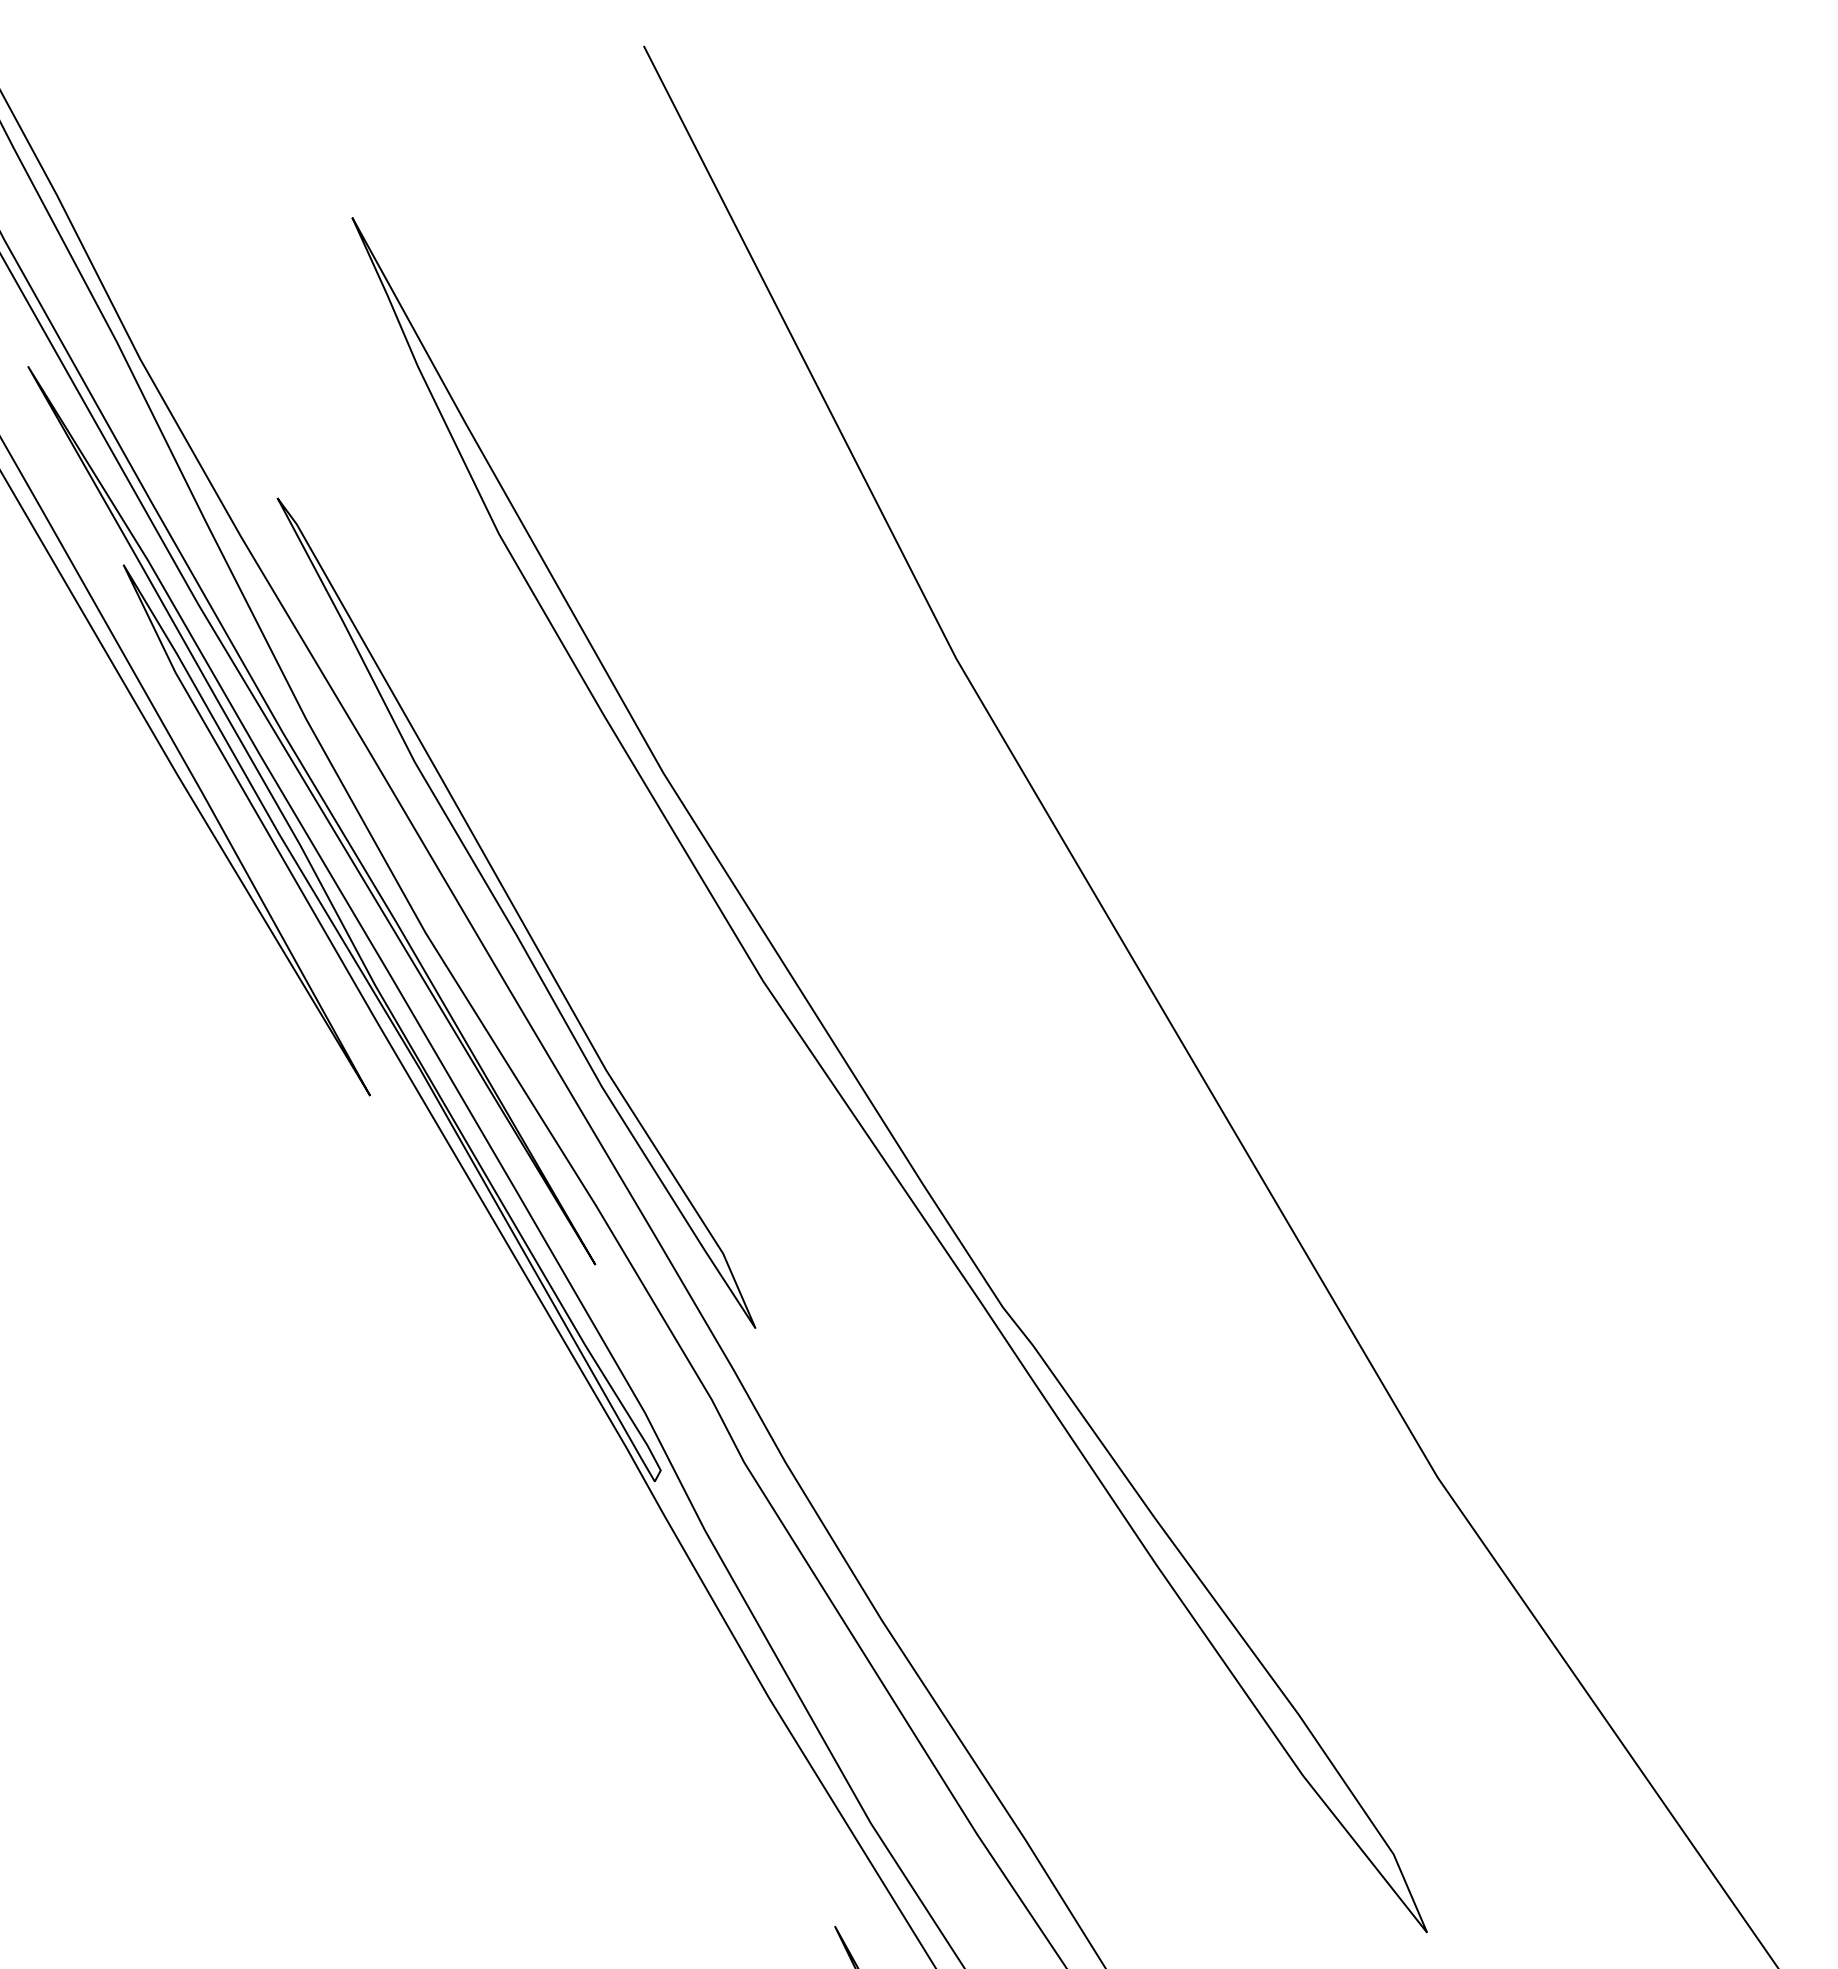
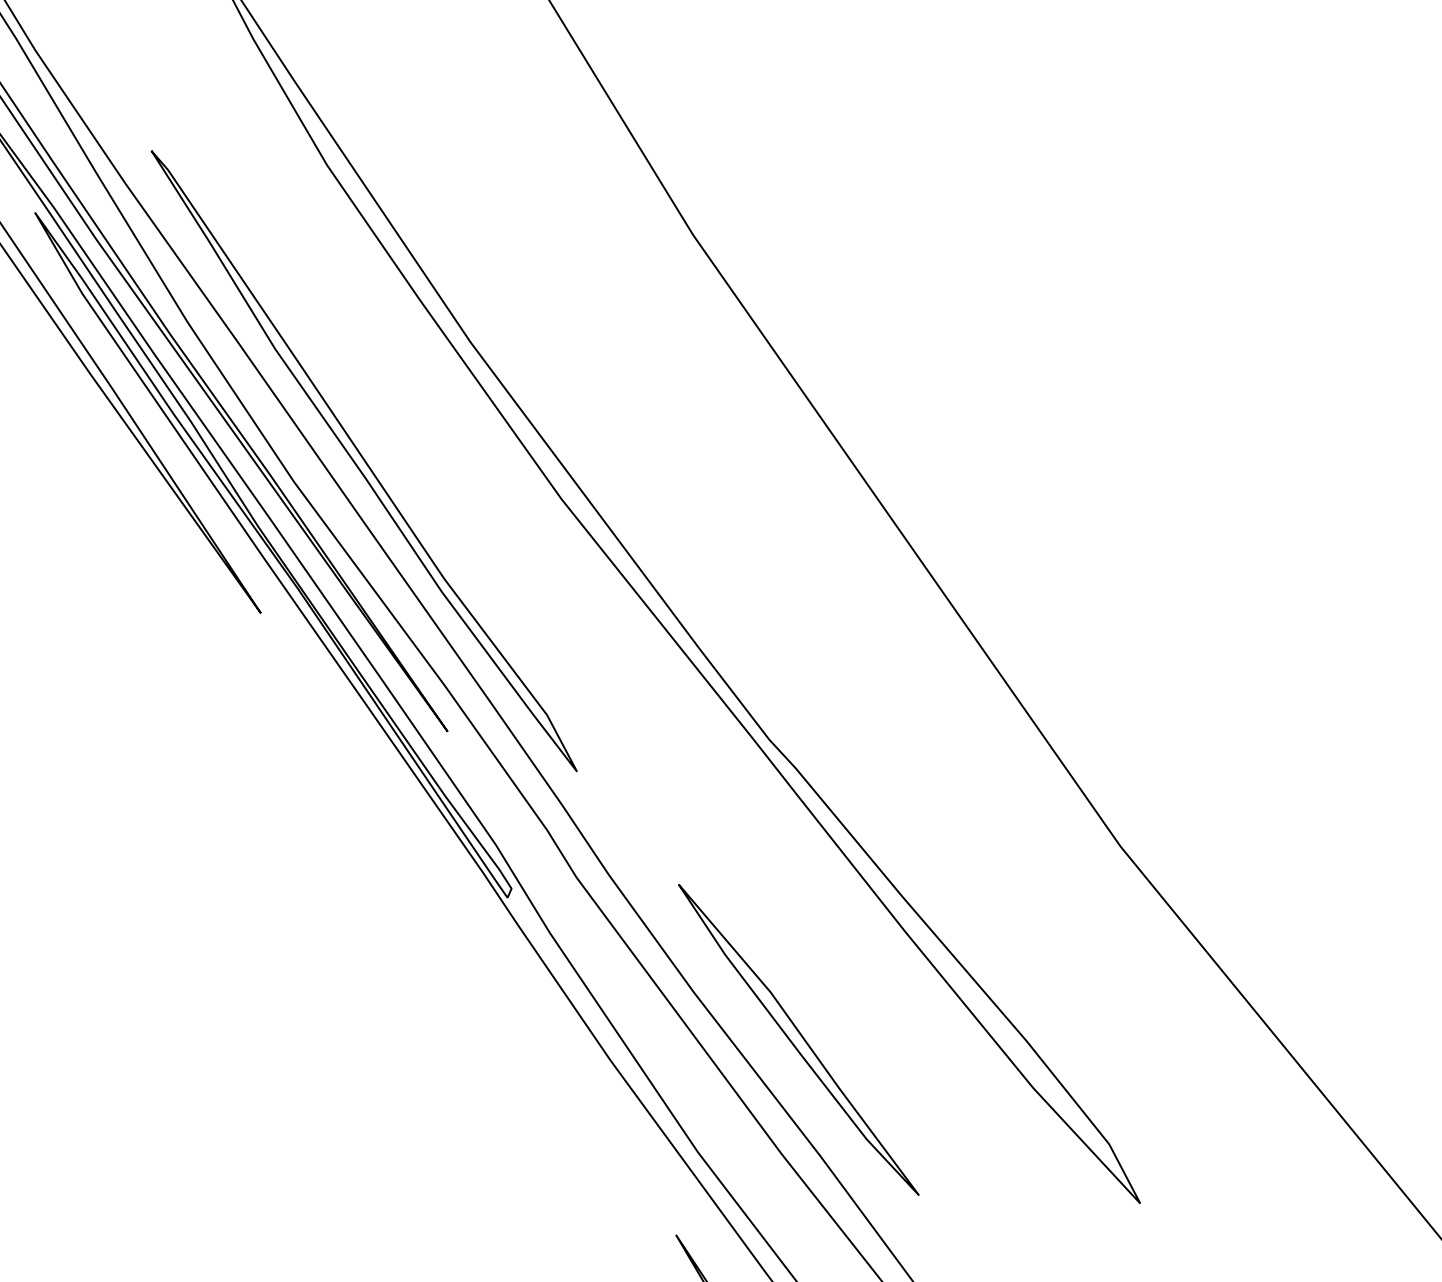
part: (1009, 1690) -> (798, 1039), added

